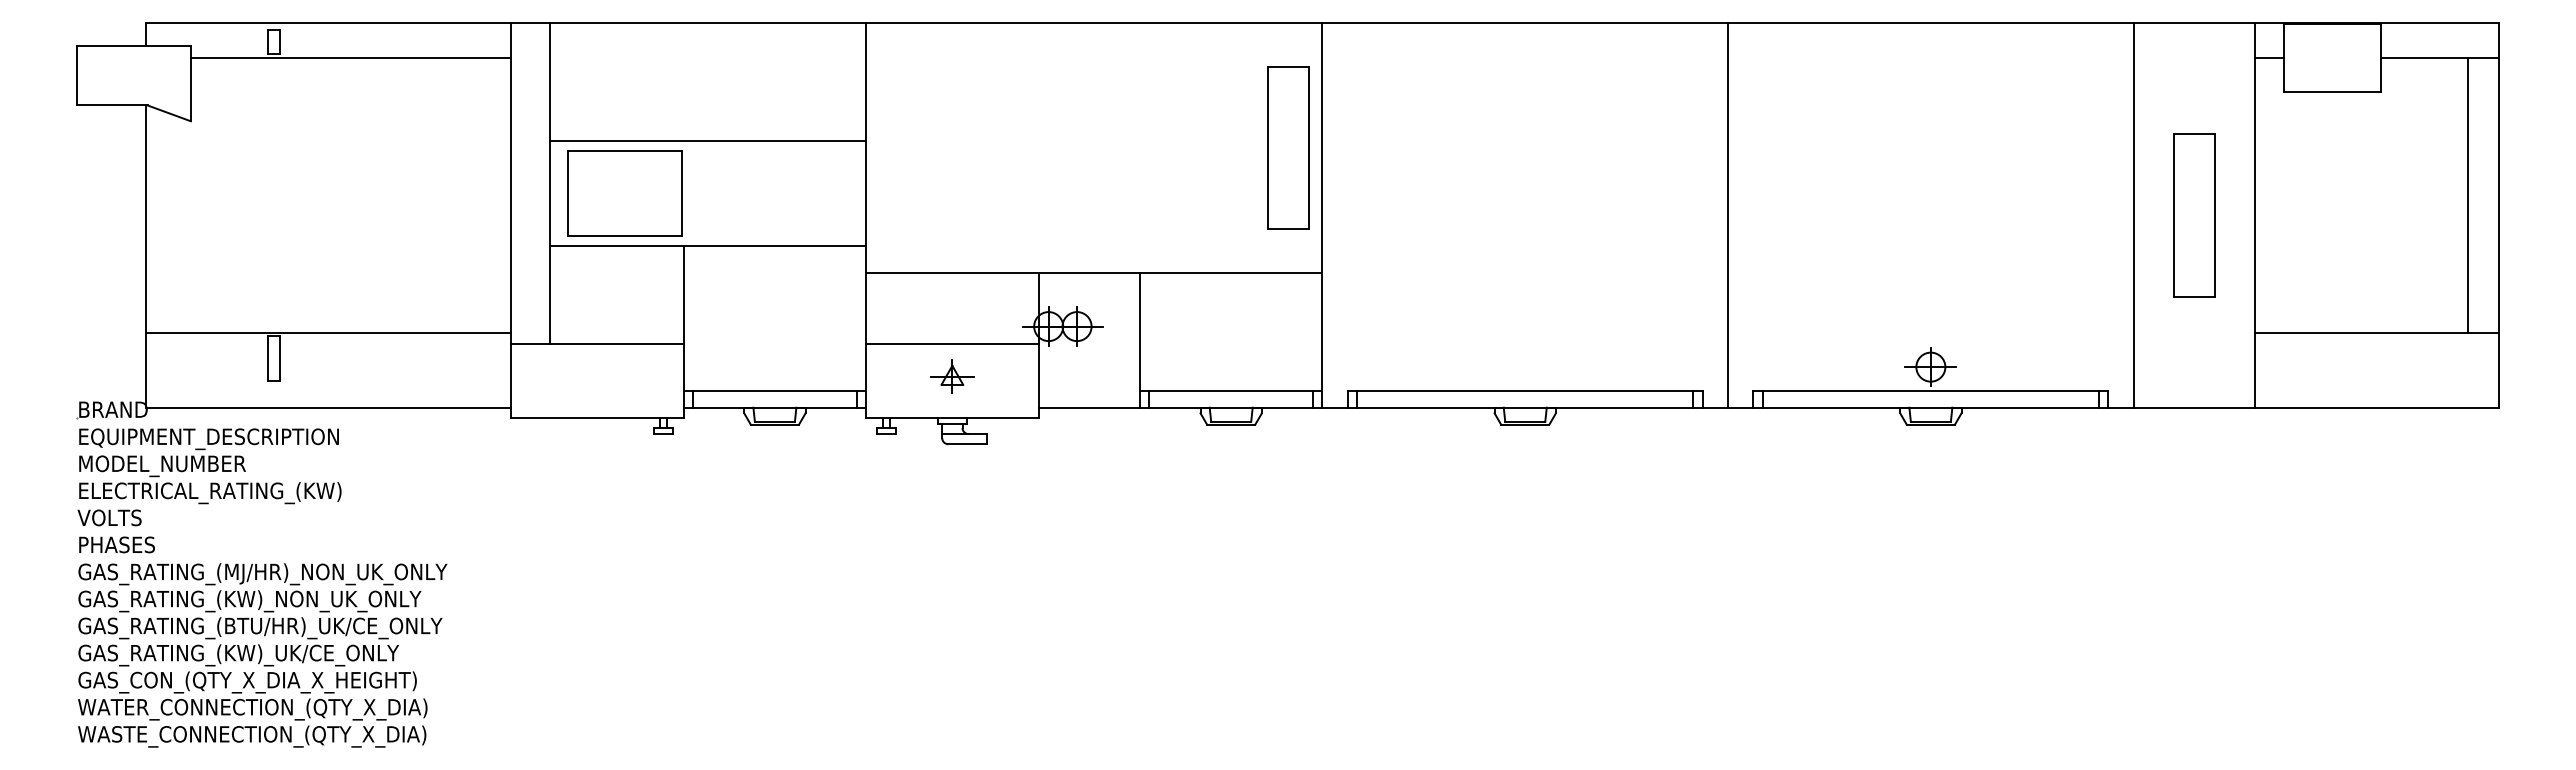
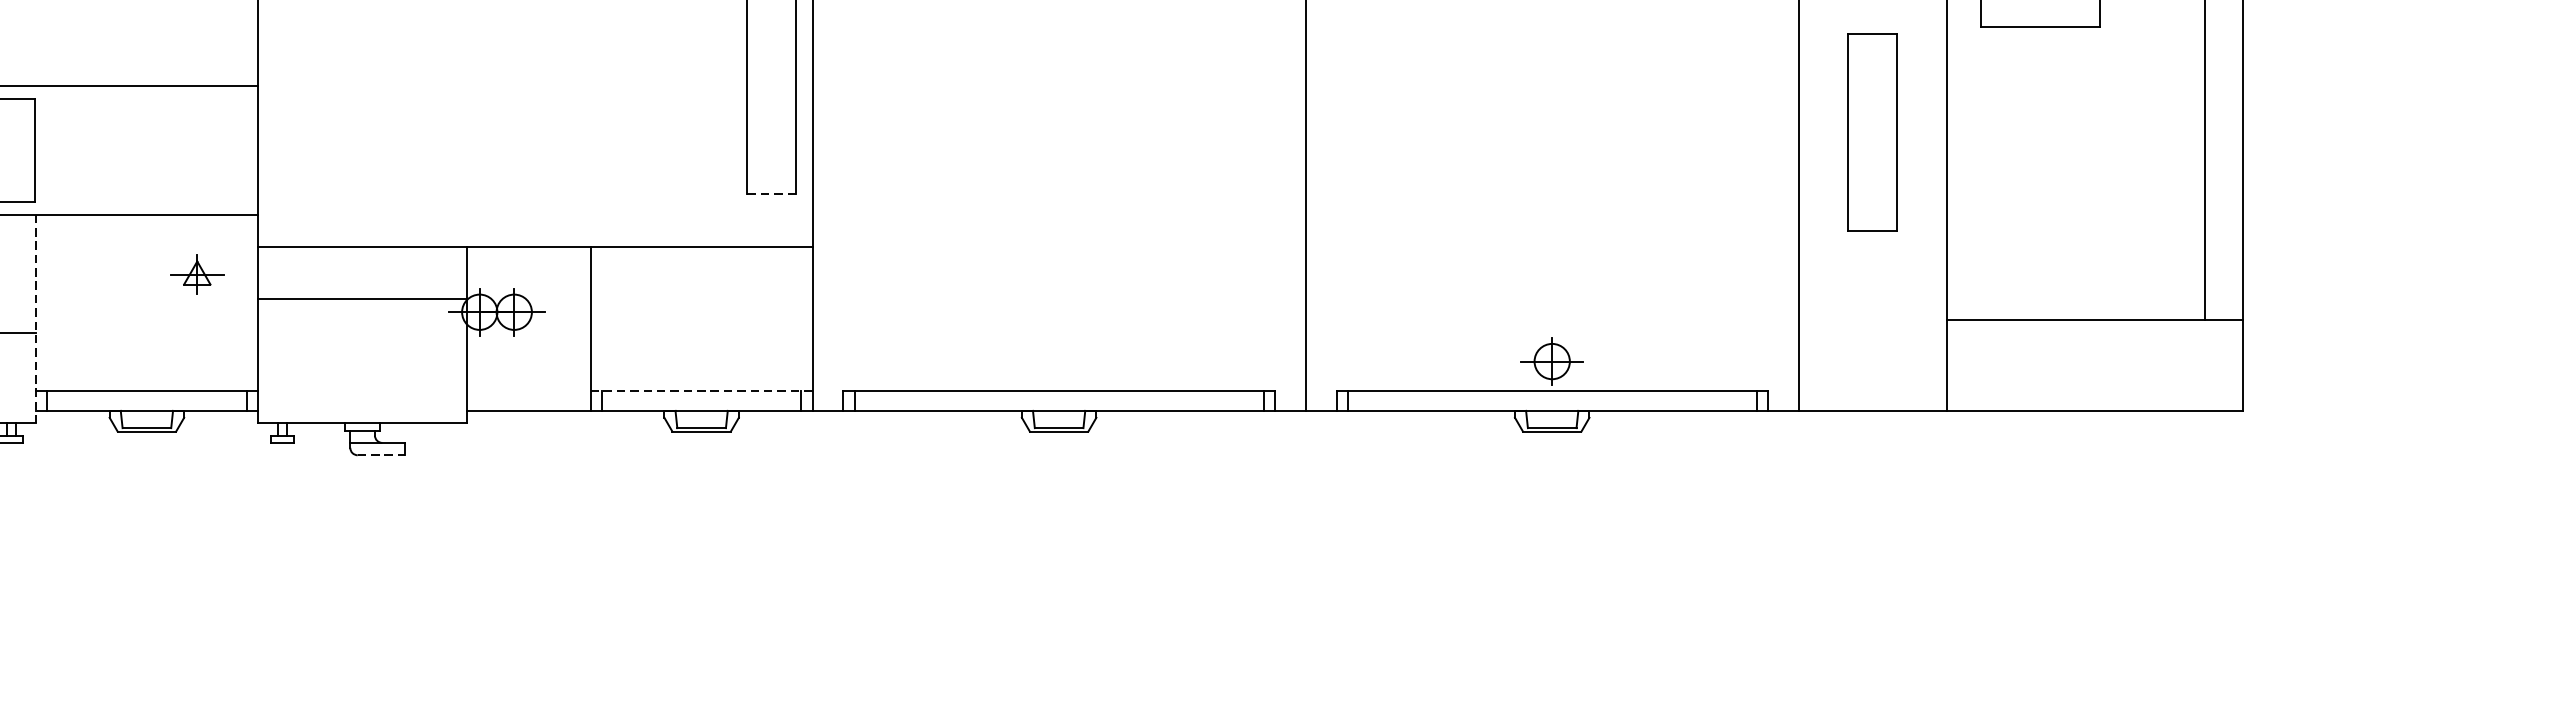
part: (2194, 215) -> (1872, 132), moved
line: (1288, 229) -> (771, 194), solid -> dashed
line: (683, 332) -> (35, 319), solid -> dashed
line: (952, 344) -> (362, 299), moved
part: (952, 376) -> (197, 274), moved
line: (1230, 391) -> (700, 391), solid -> dashed
line: (968, 444) -> (382, 455), solid -> dashed

